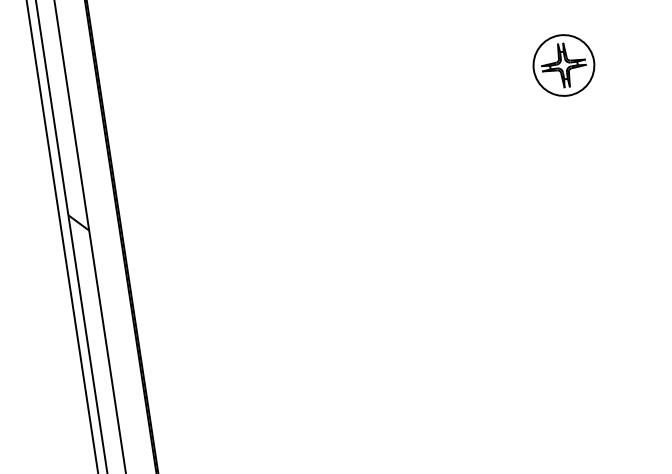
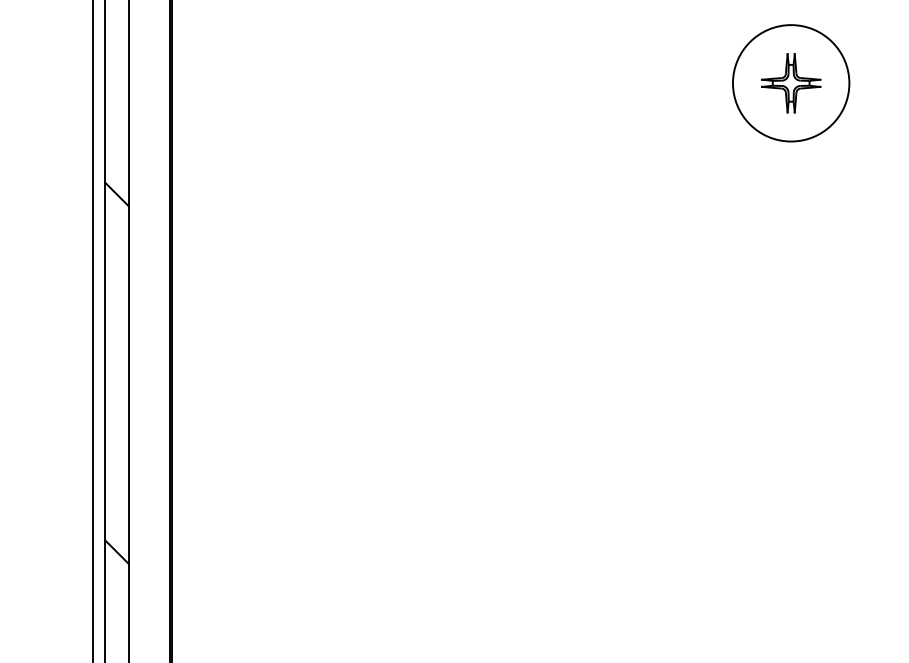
circle: (563, 65) -> (790, 83), size x1.43

